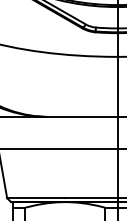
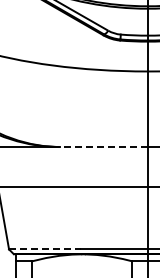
line: (82, 117) -> (103, 147), solid -> dashed
line: (36, 198) -> (45, 249), solid -> dashed

